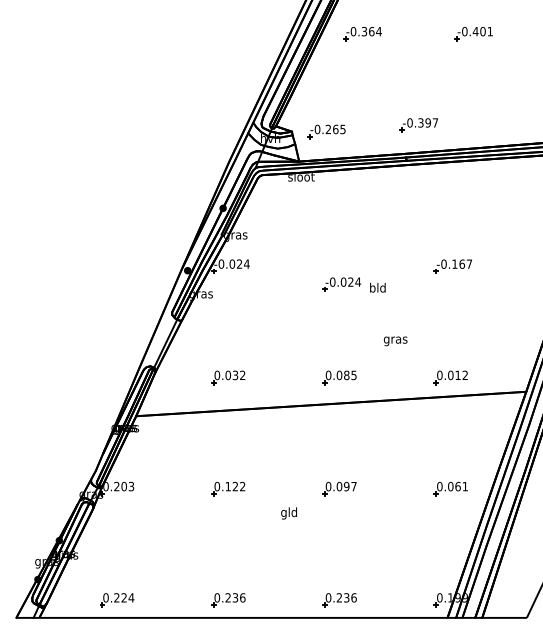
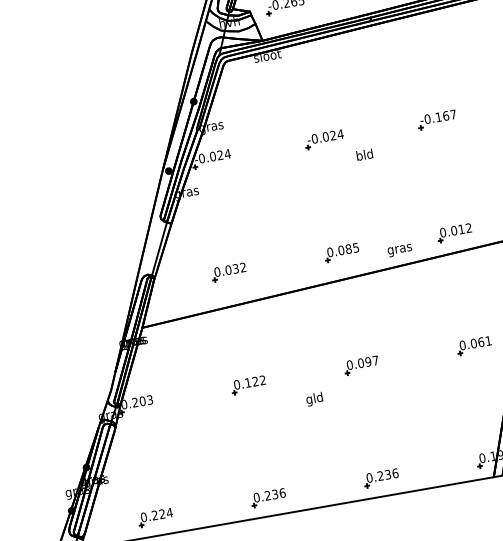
part: (341, 284) -> (324, 139), moved
text: (395, 341) -> (399, 250), moved

